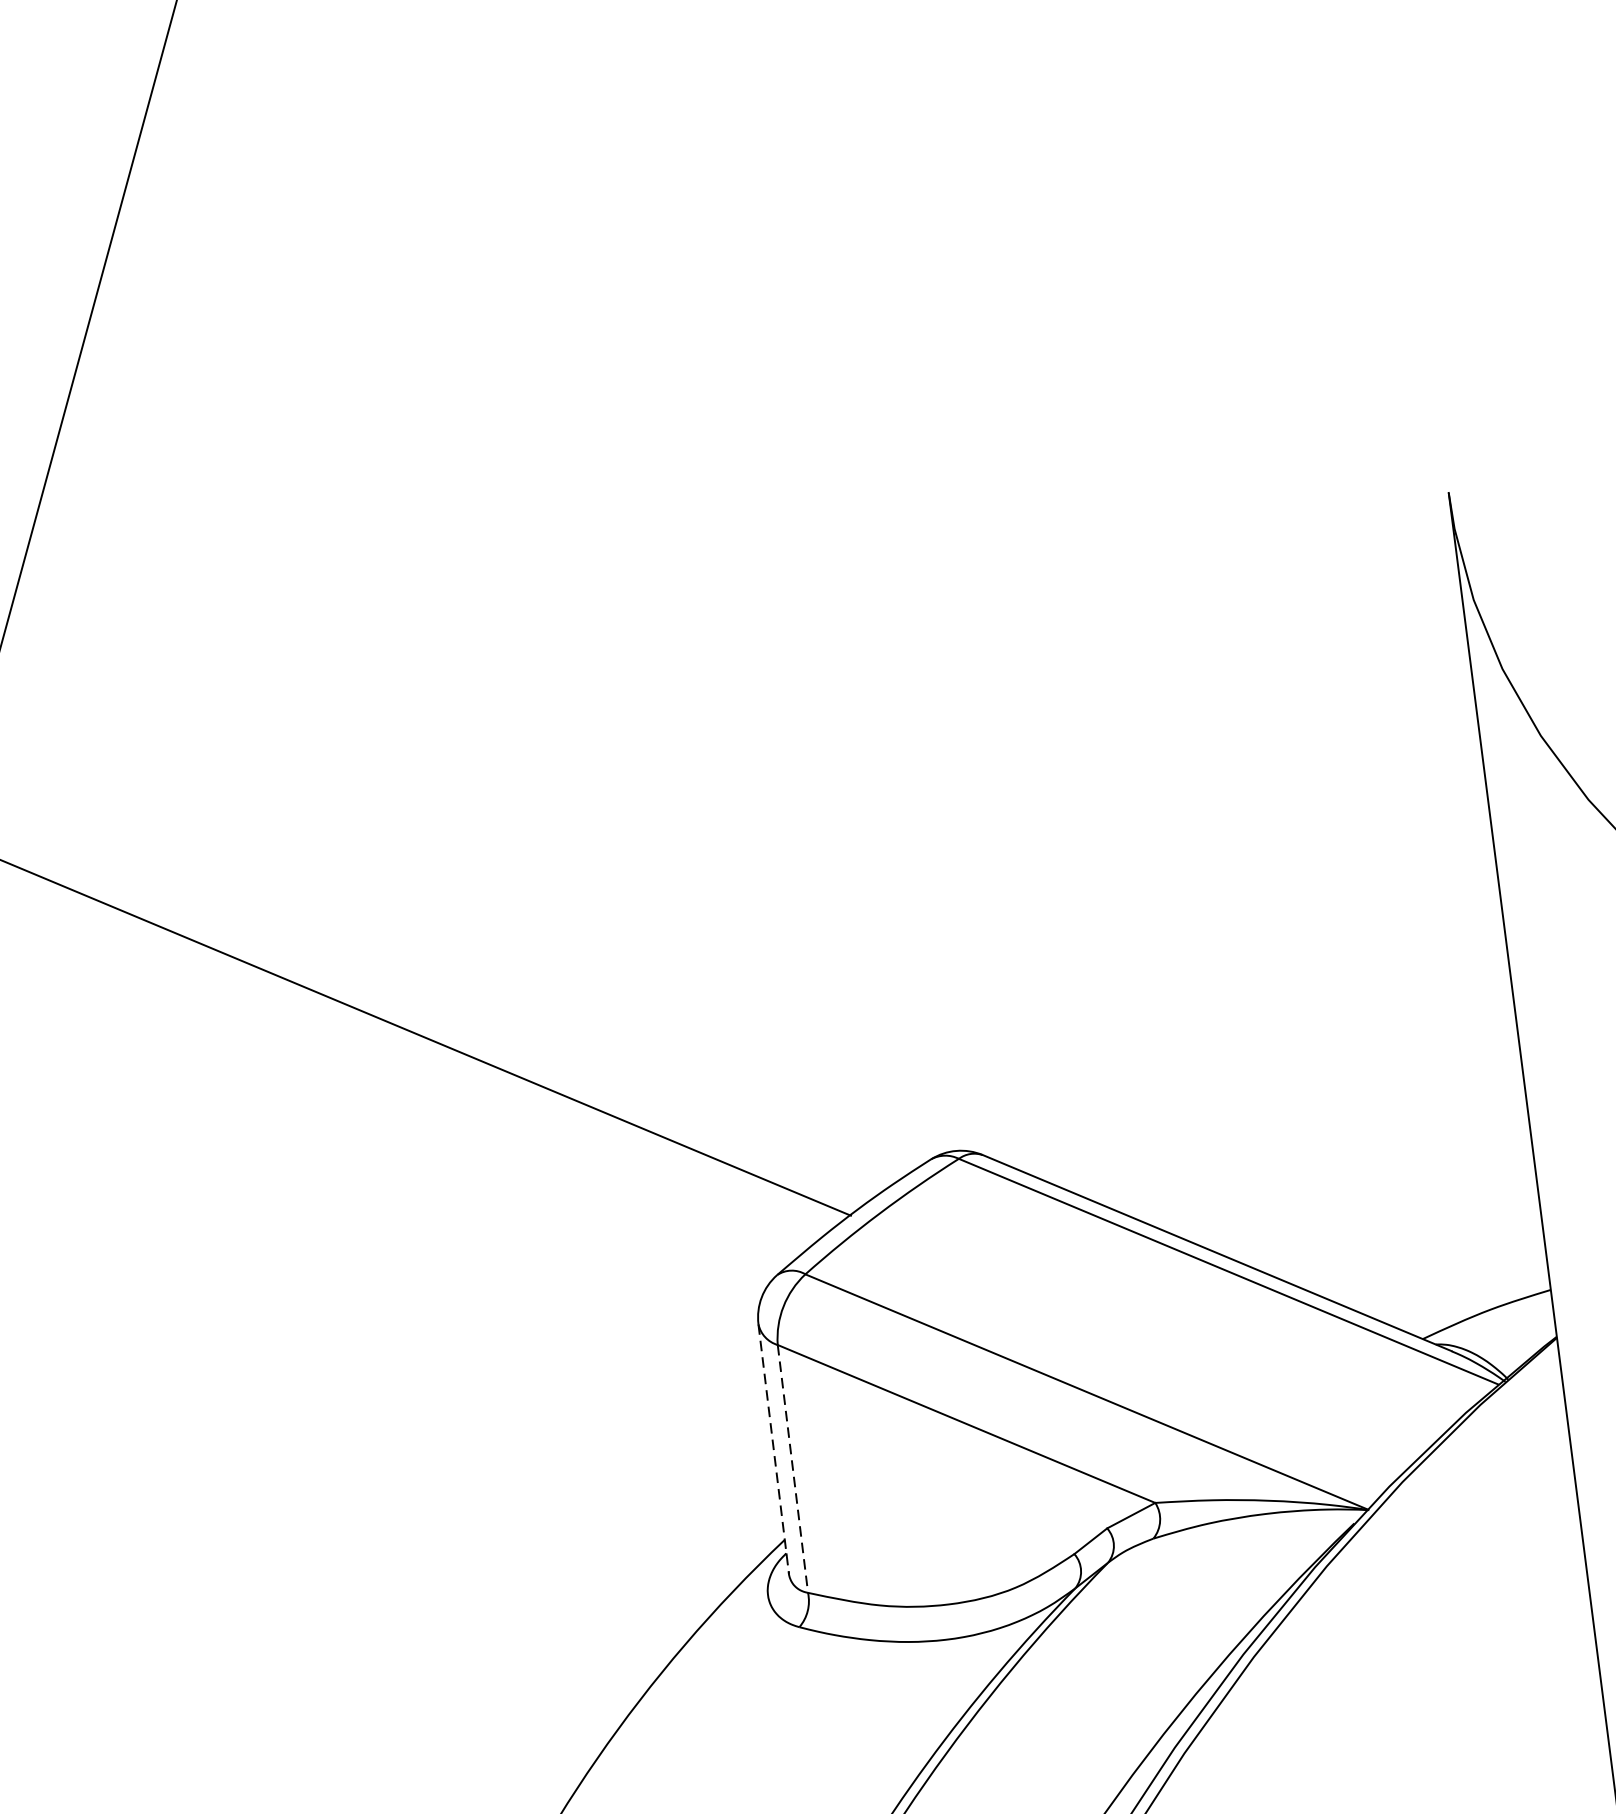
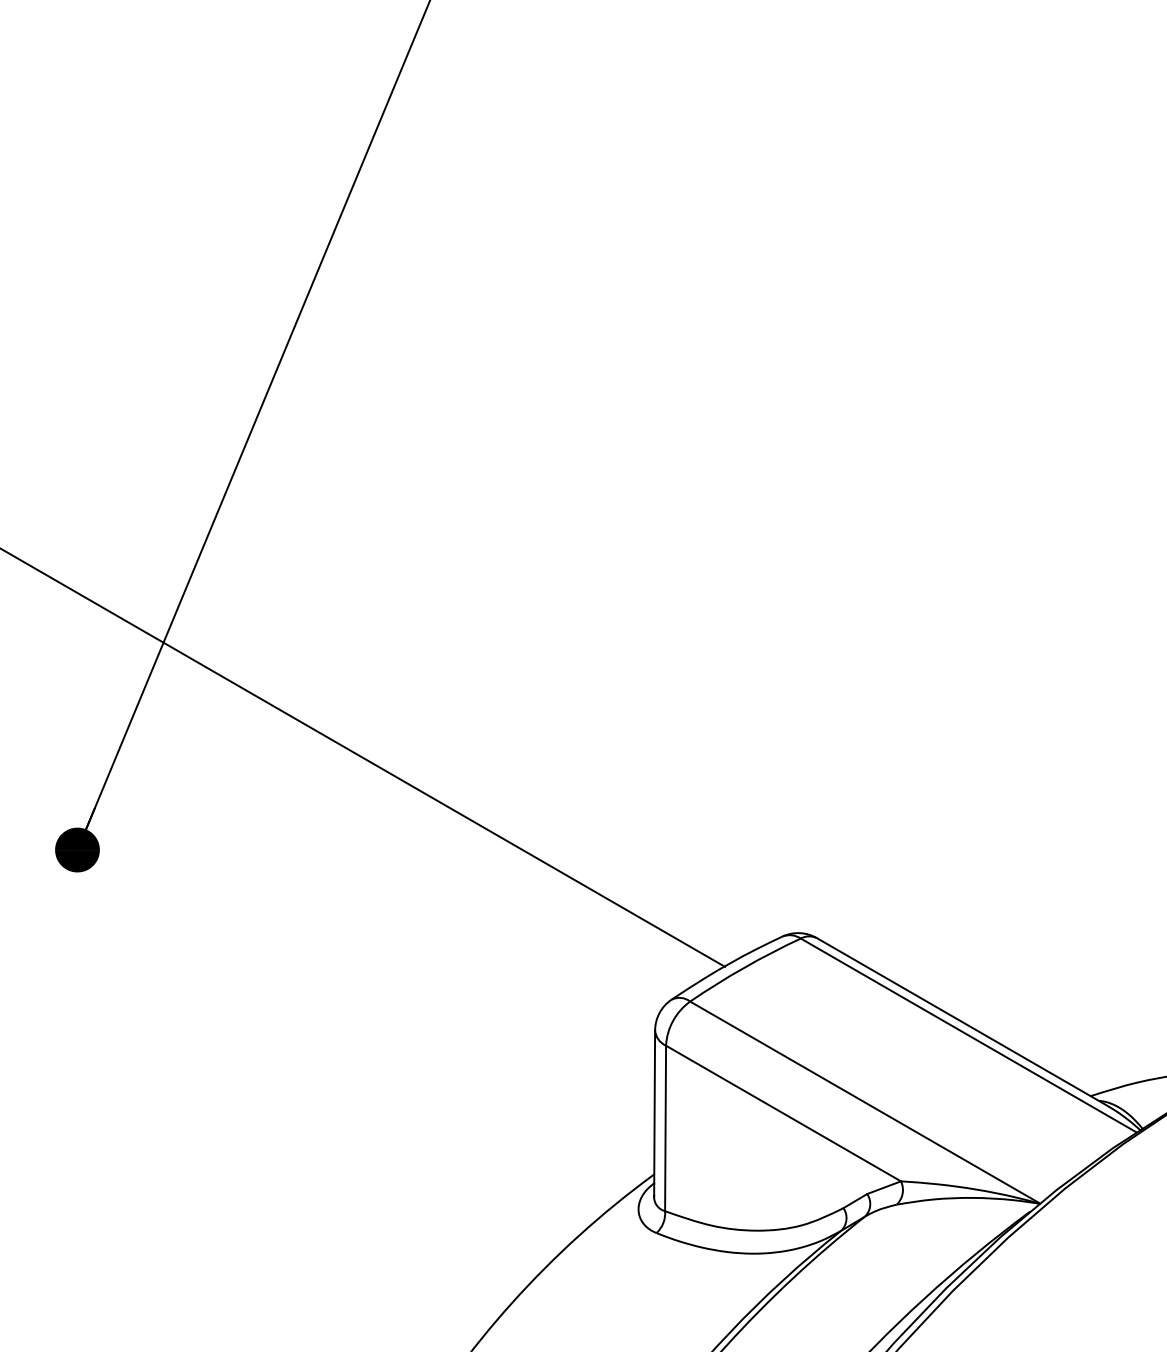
line: (773, 1450) -> (654, 1114), dashed -> solid
line: (792, 1468) -> (665, 1128), dashed -> solid

